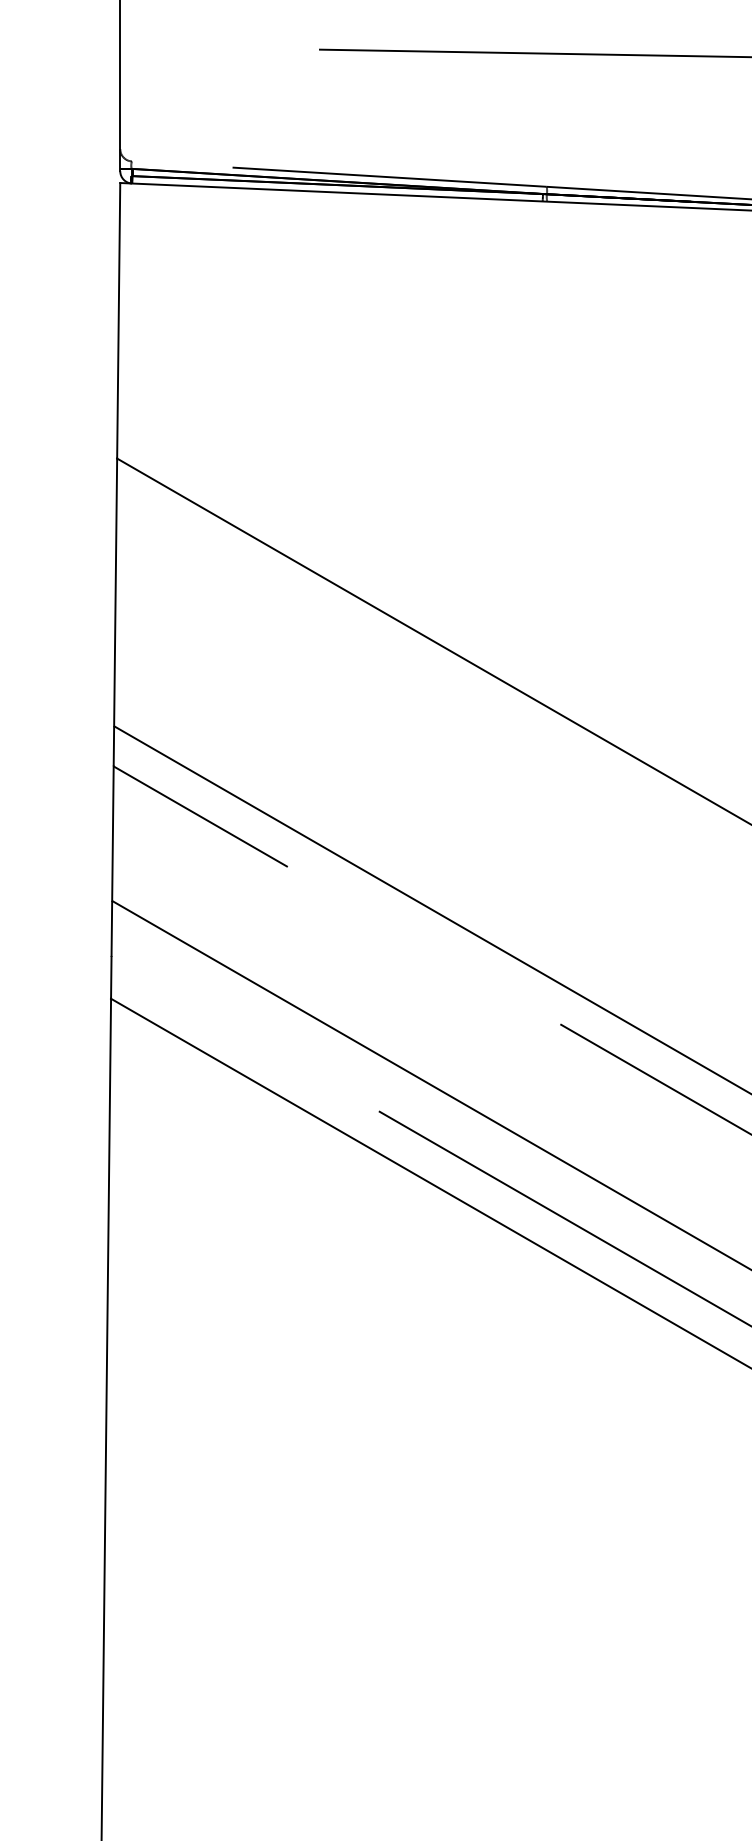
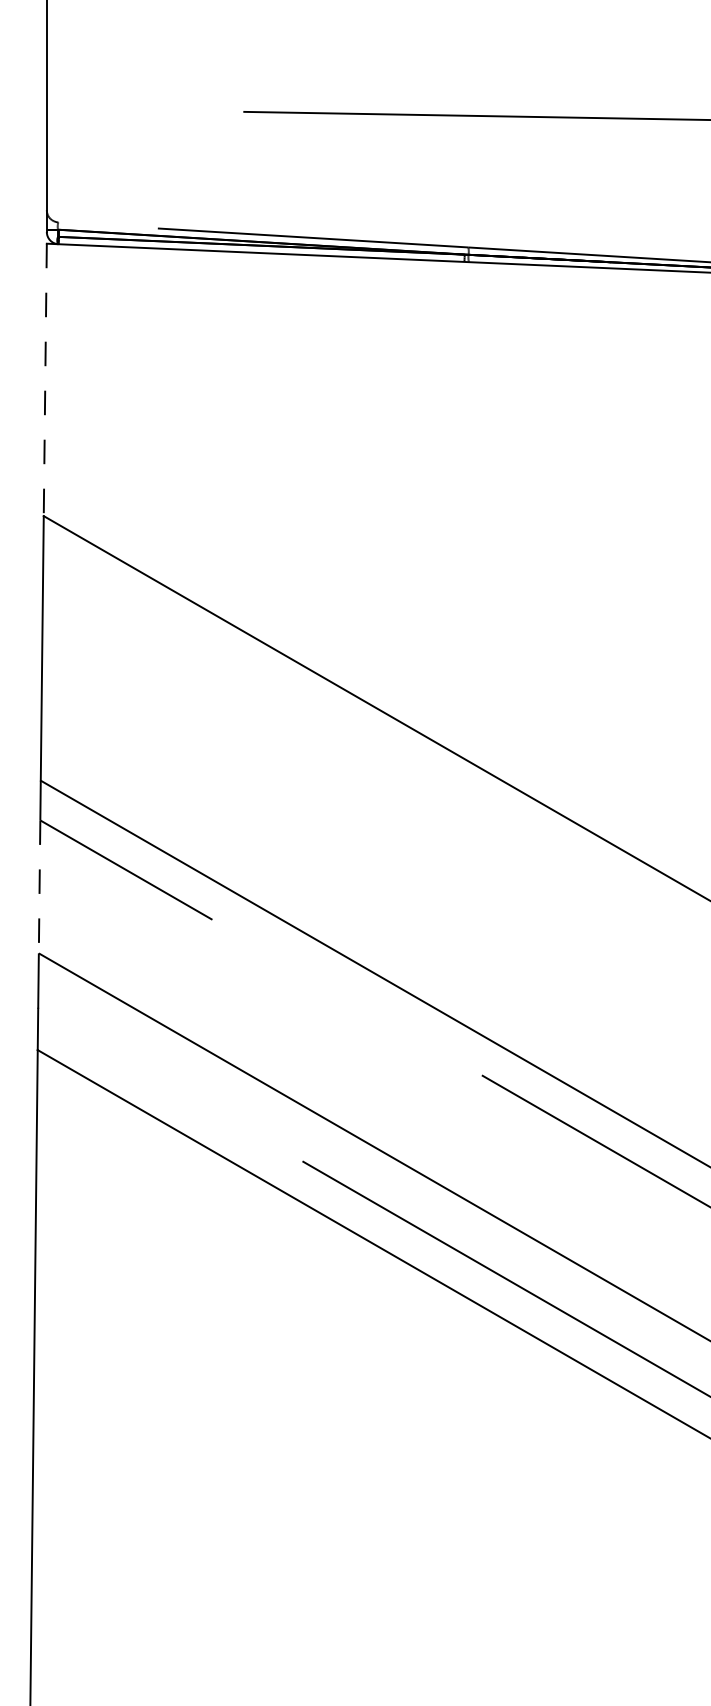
line: (118, 320) -> (45, 379), solid -> dashed
line: (112, 834) -> (39, 887), solid -> dashed

